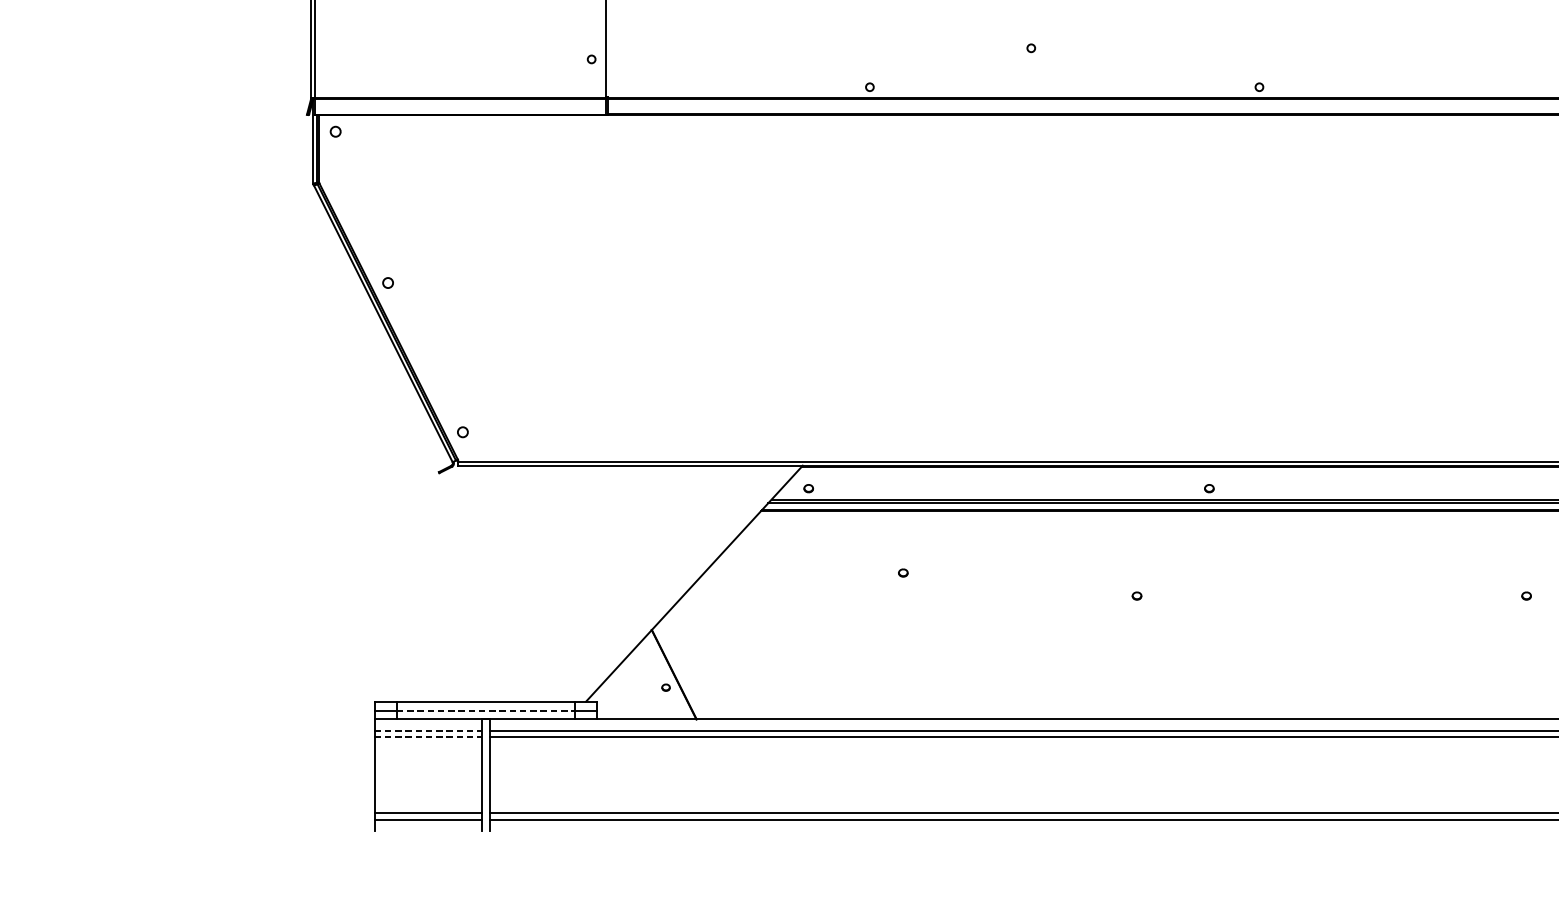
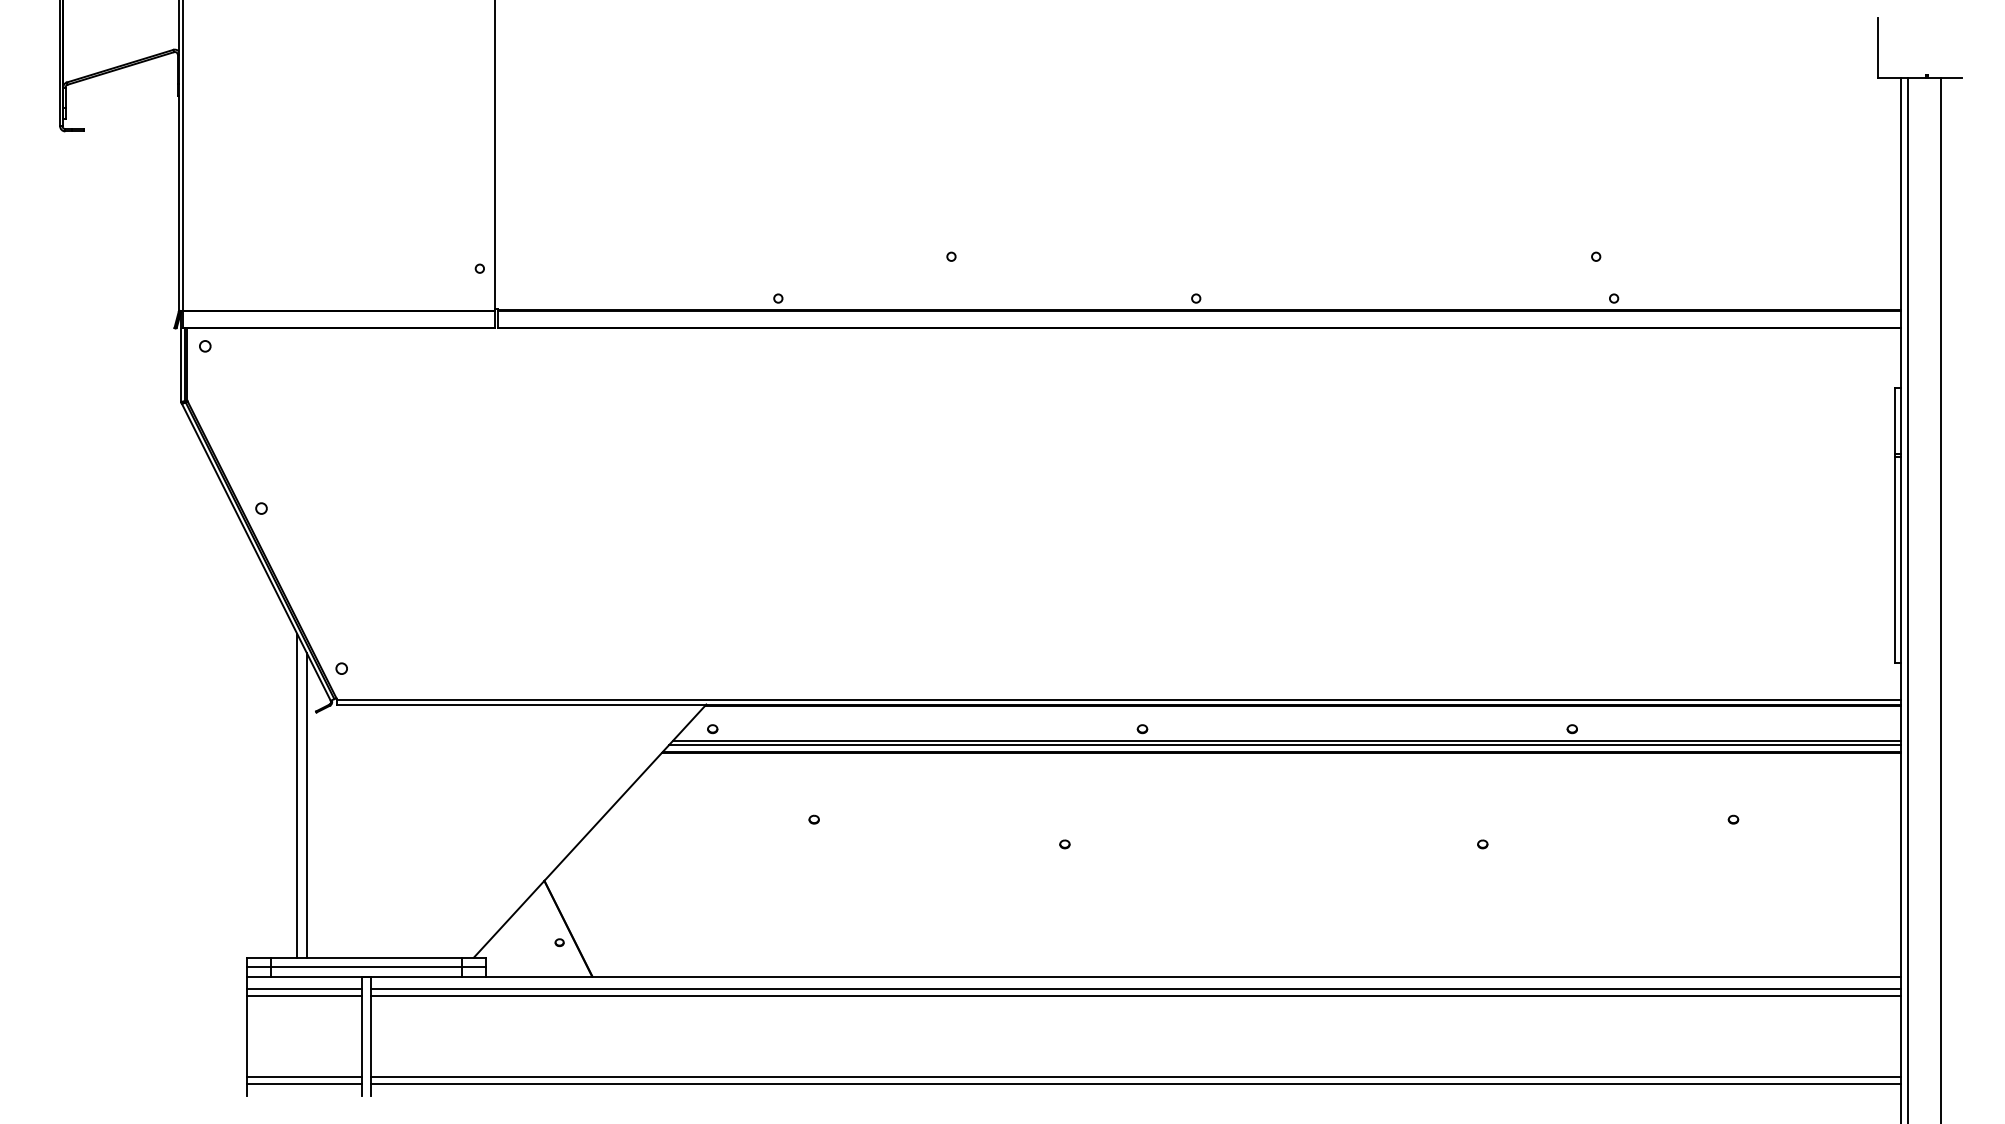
line: (421, 550) -> (297, 795), added
line: (430, 559) -> (306, 805), added
line: (485, 710) -> (366, 967), dashed -> solid
line: (428, 730) -> (304, 988), dashed -> solid
line: (428, 736) -> (304, 995), dashed -> solid

